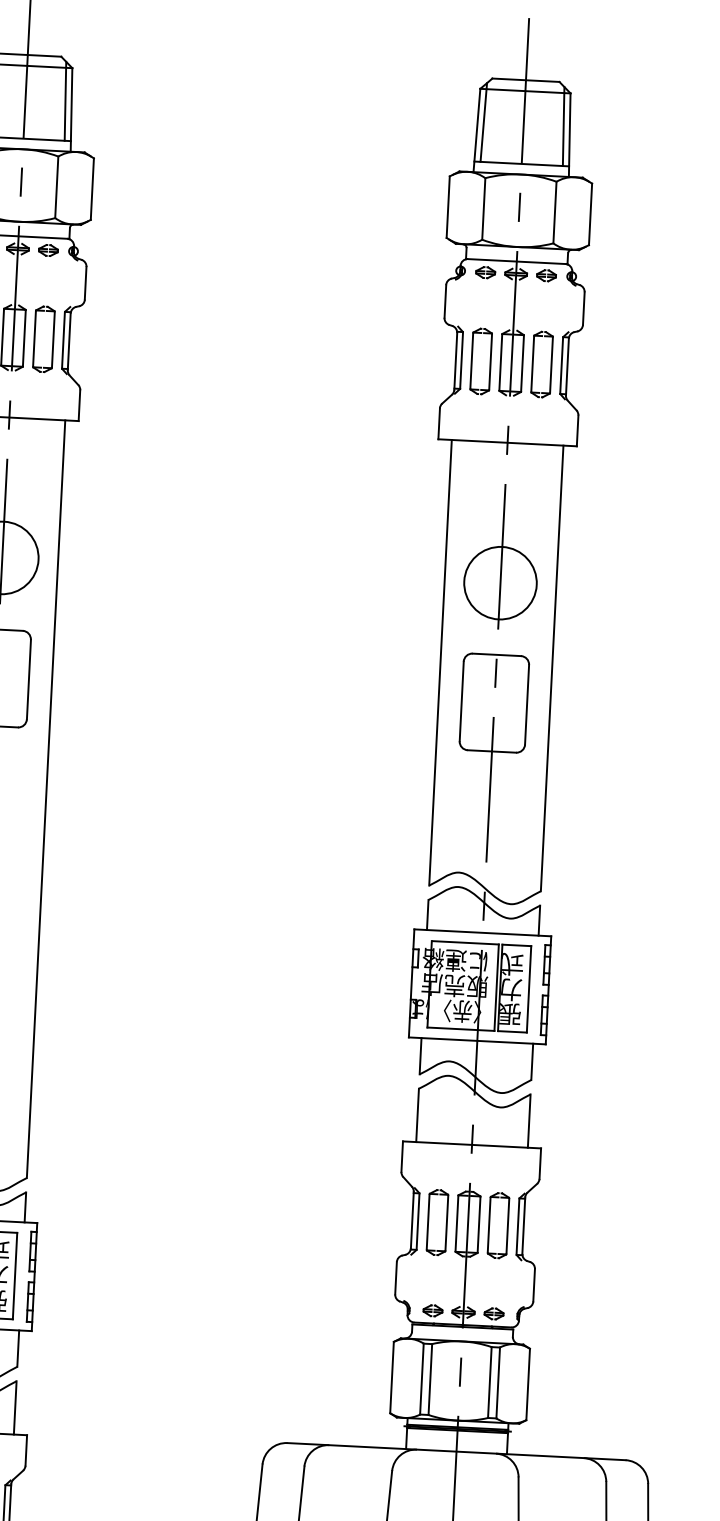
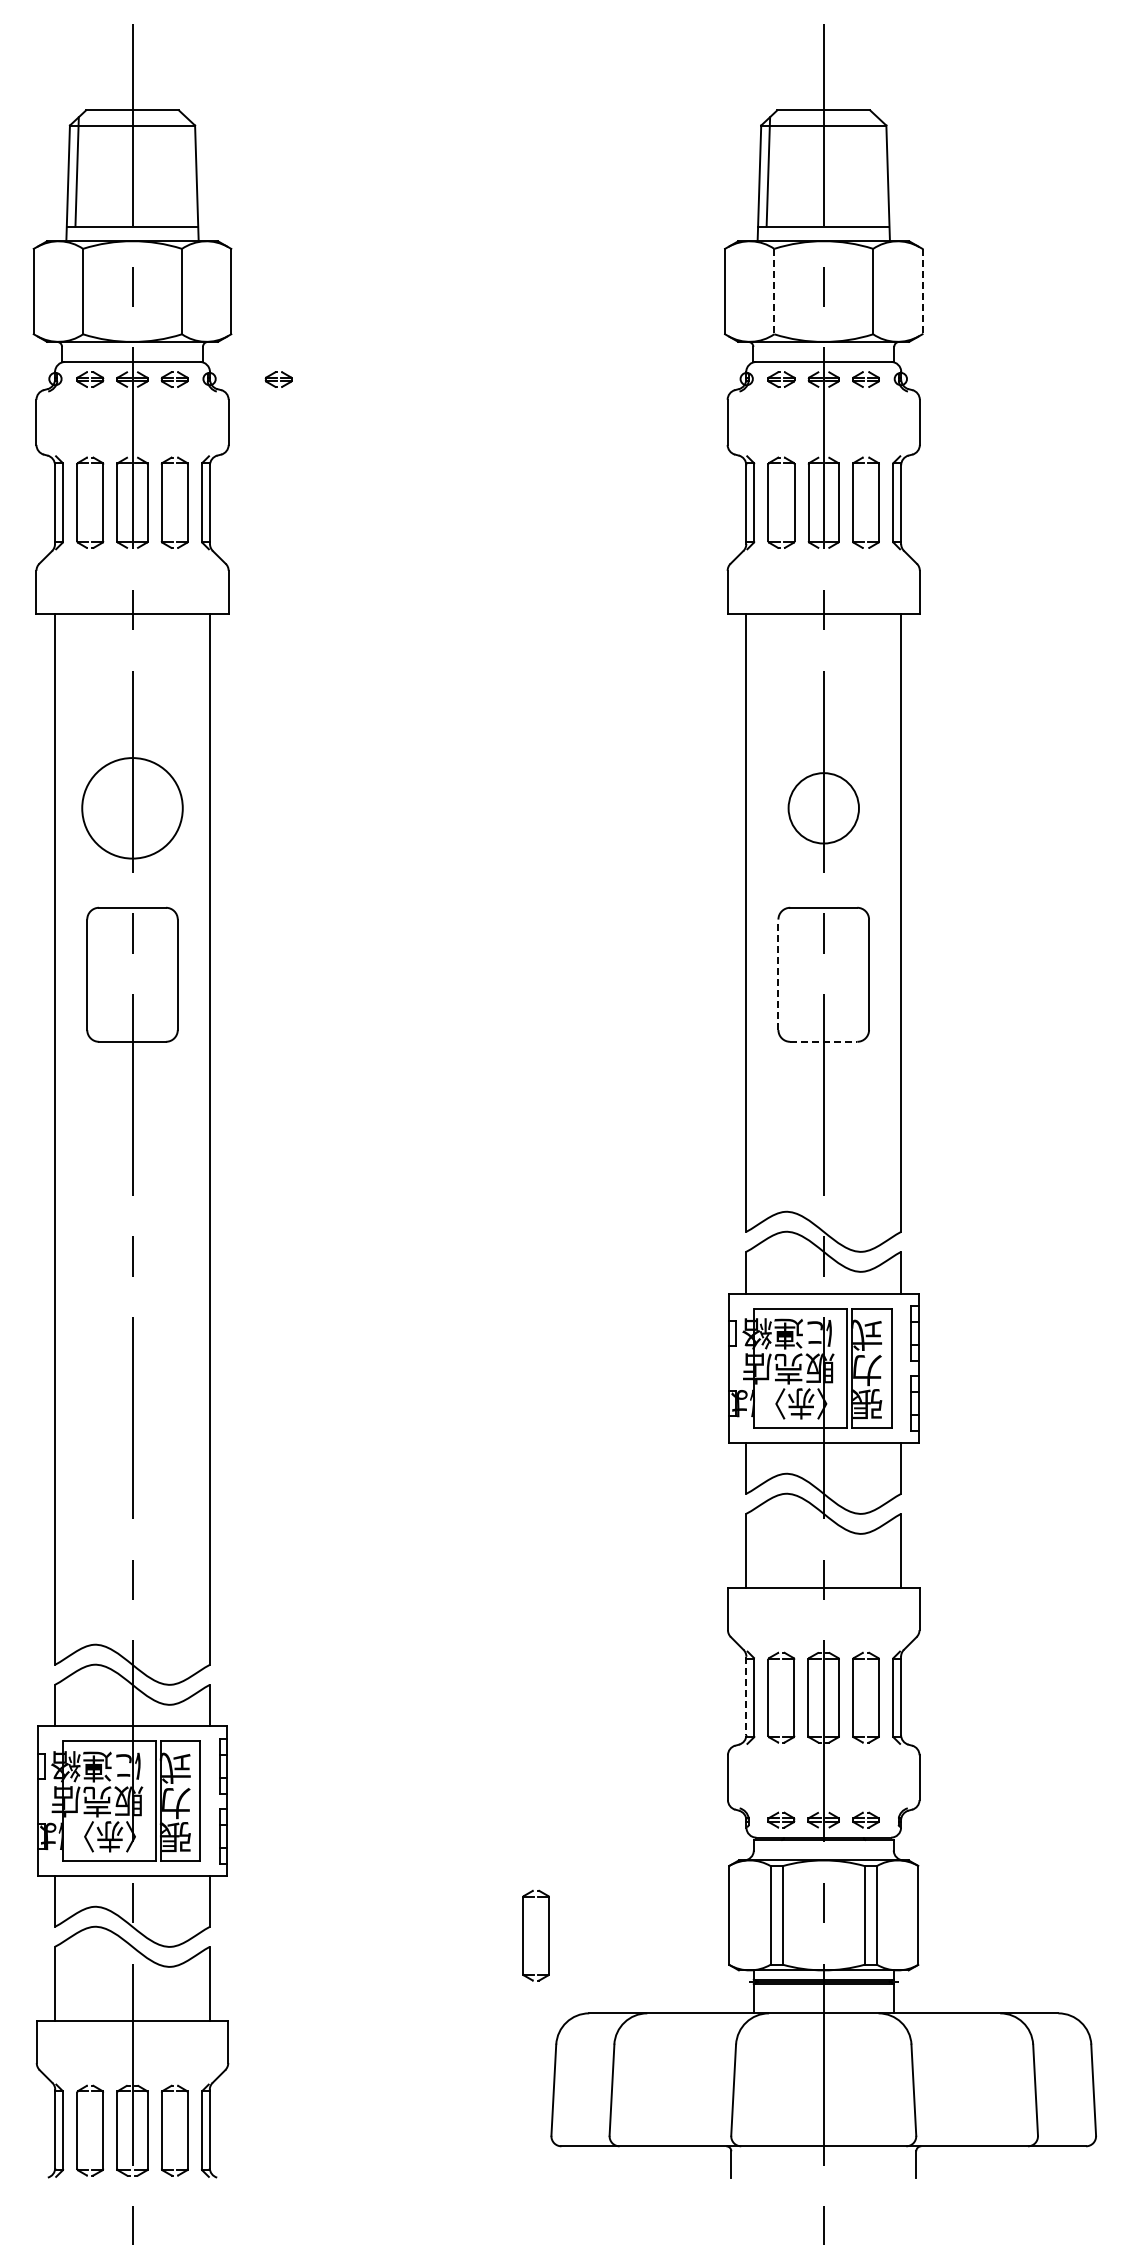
line: (65, 101) -> (187, 171), removed
line: (563, 126) -> (878, 171), removed
line: (483, 208) -> (774, 291), solid -> dashed
line: (590, 214) -> (922, 291), solid -> dashed
part: (123, 254) -> (278, 379), added
circle: (500, 583) -> (823, 808), size x0.7
line: (461, 701) -> (778, 974), solid -> dashed
line: (491, 751) -> (823, 1041), solid -> dashed
line: (412, 1220) -> (746, 1696), solid -> dashed
part: (242, 1384) -> (523, 1935), added

